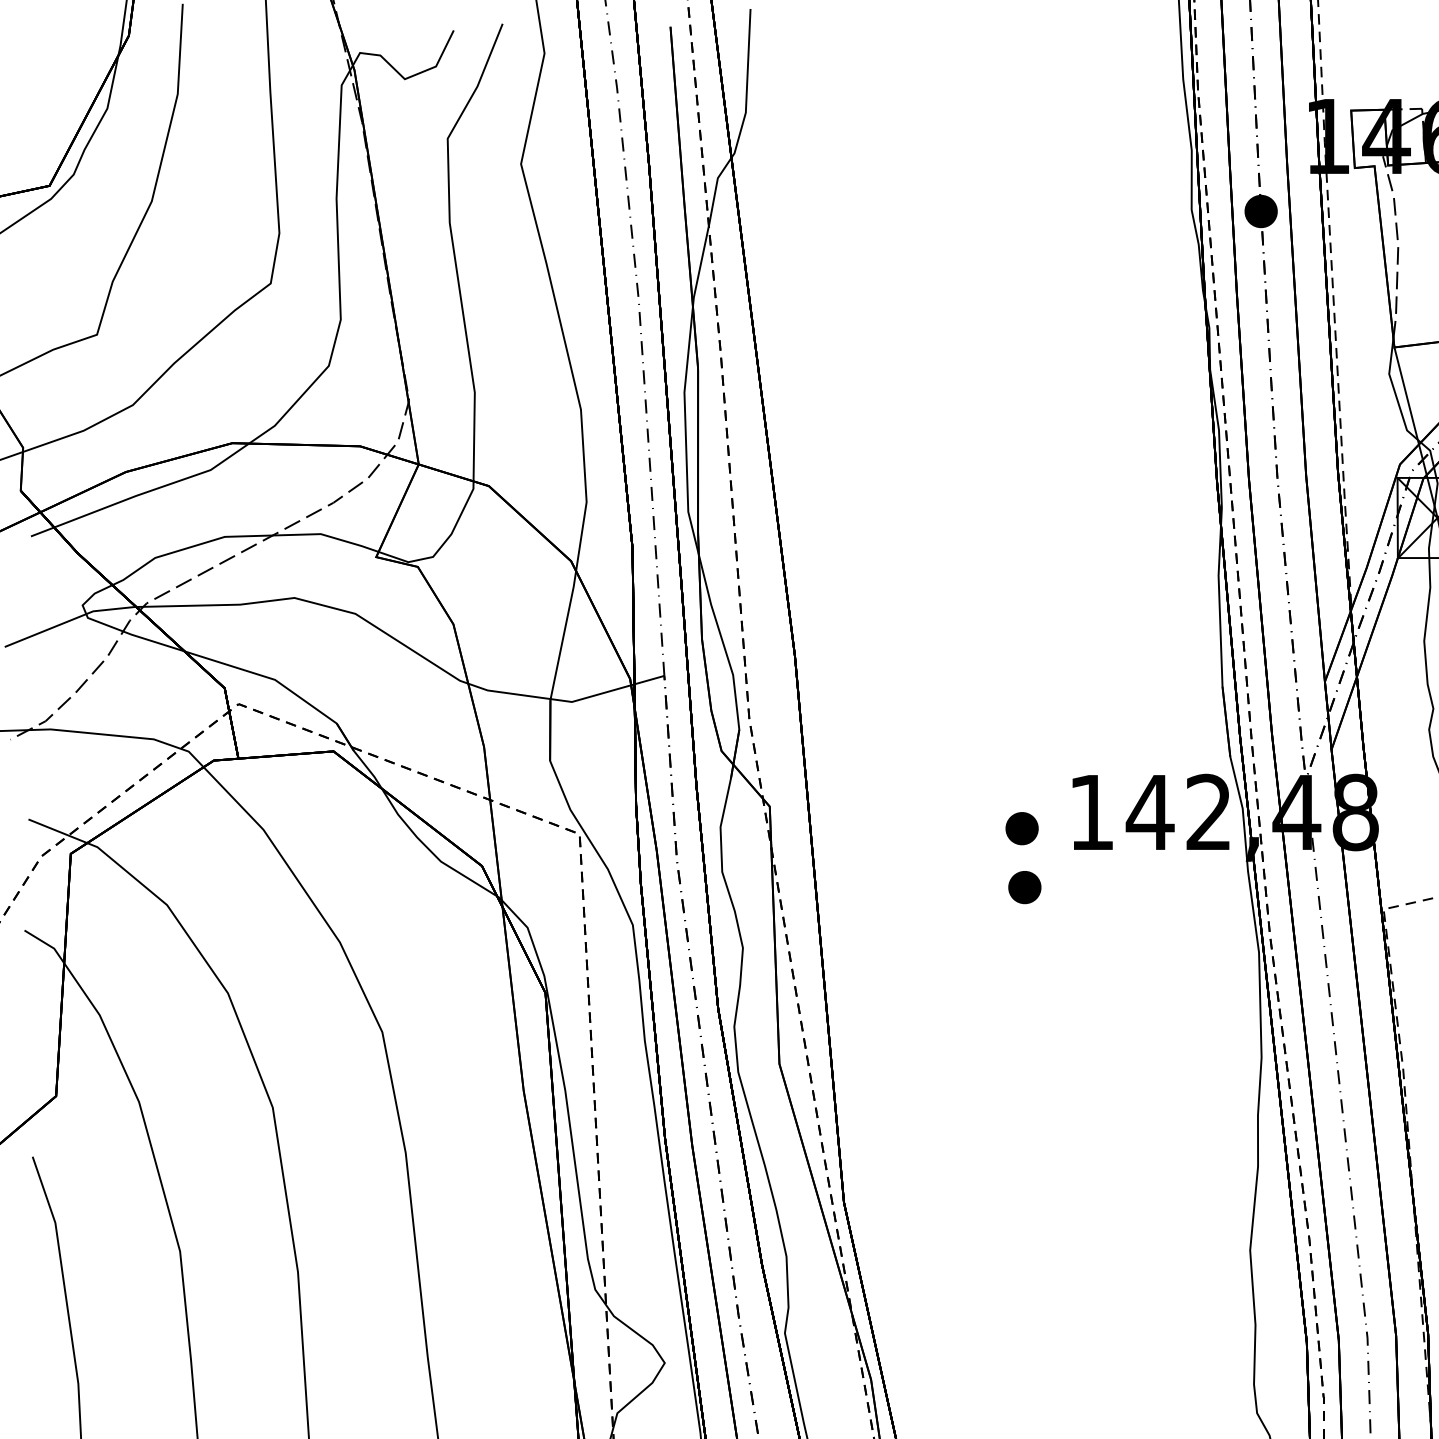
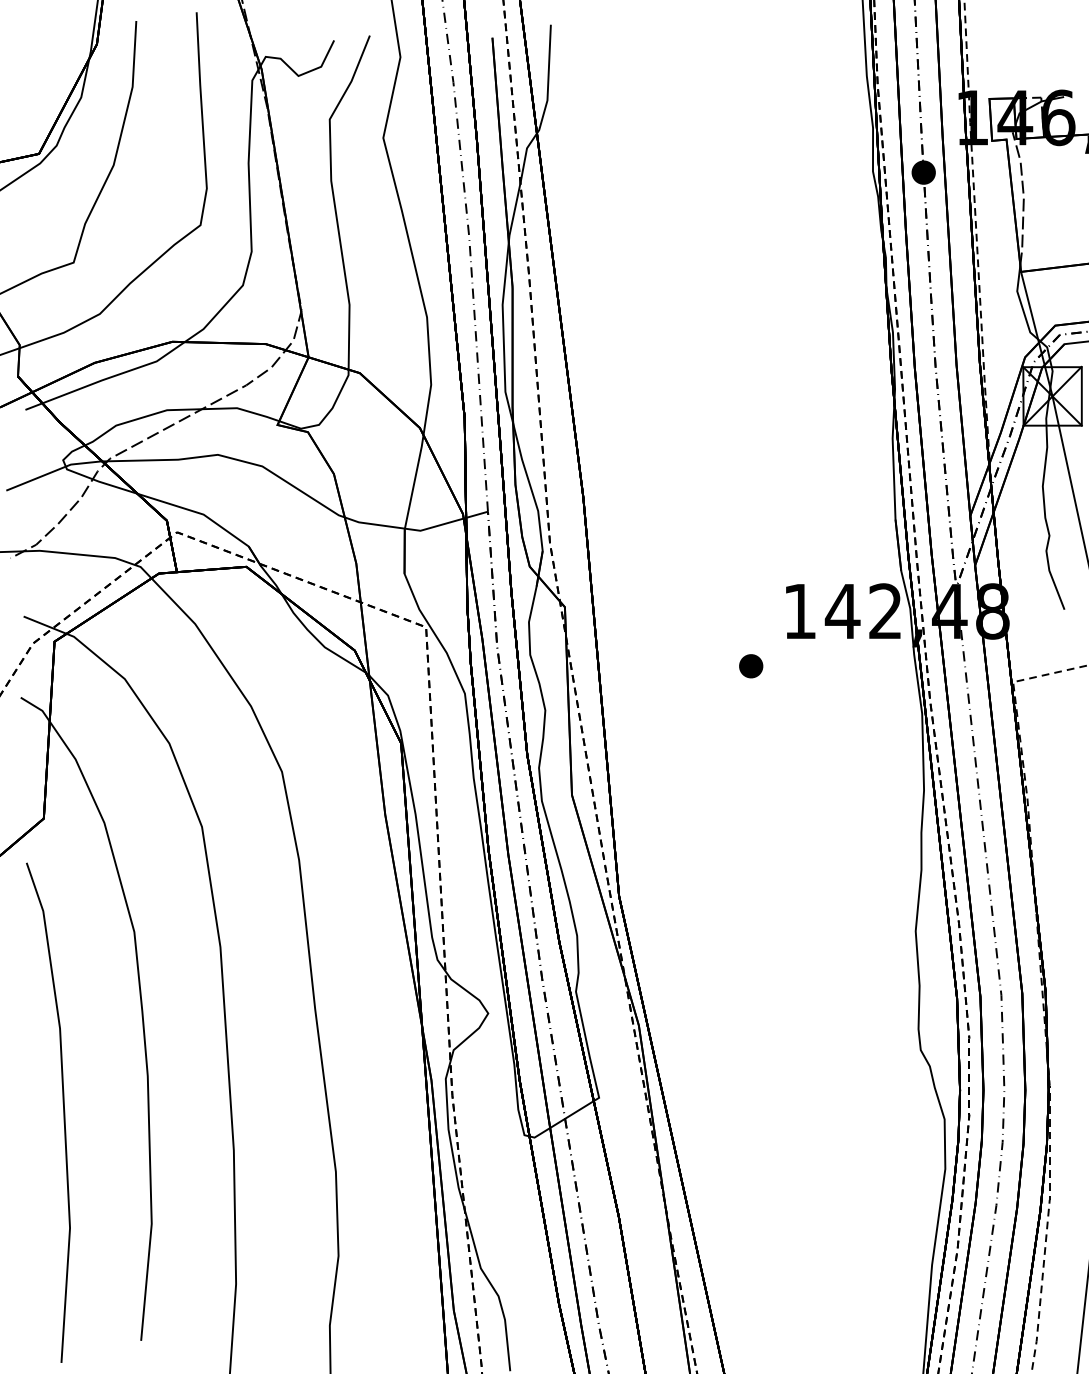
part: (1022, 828) -> (749, 623), removed

